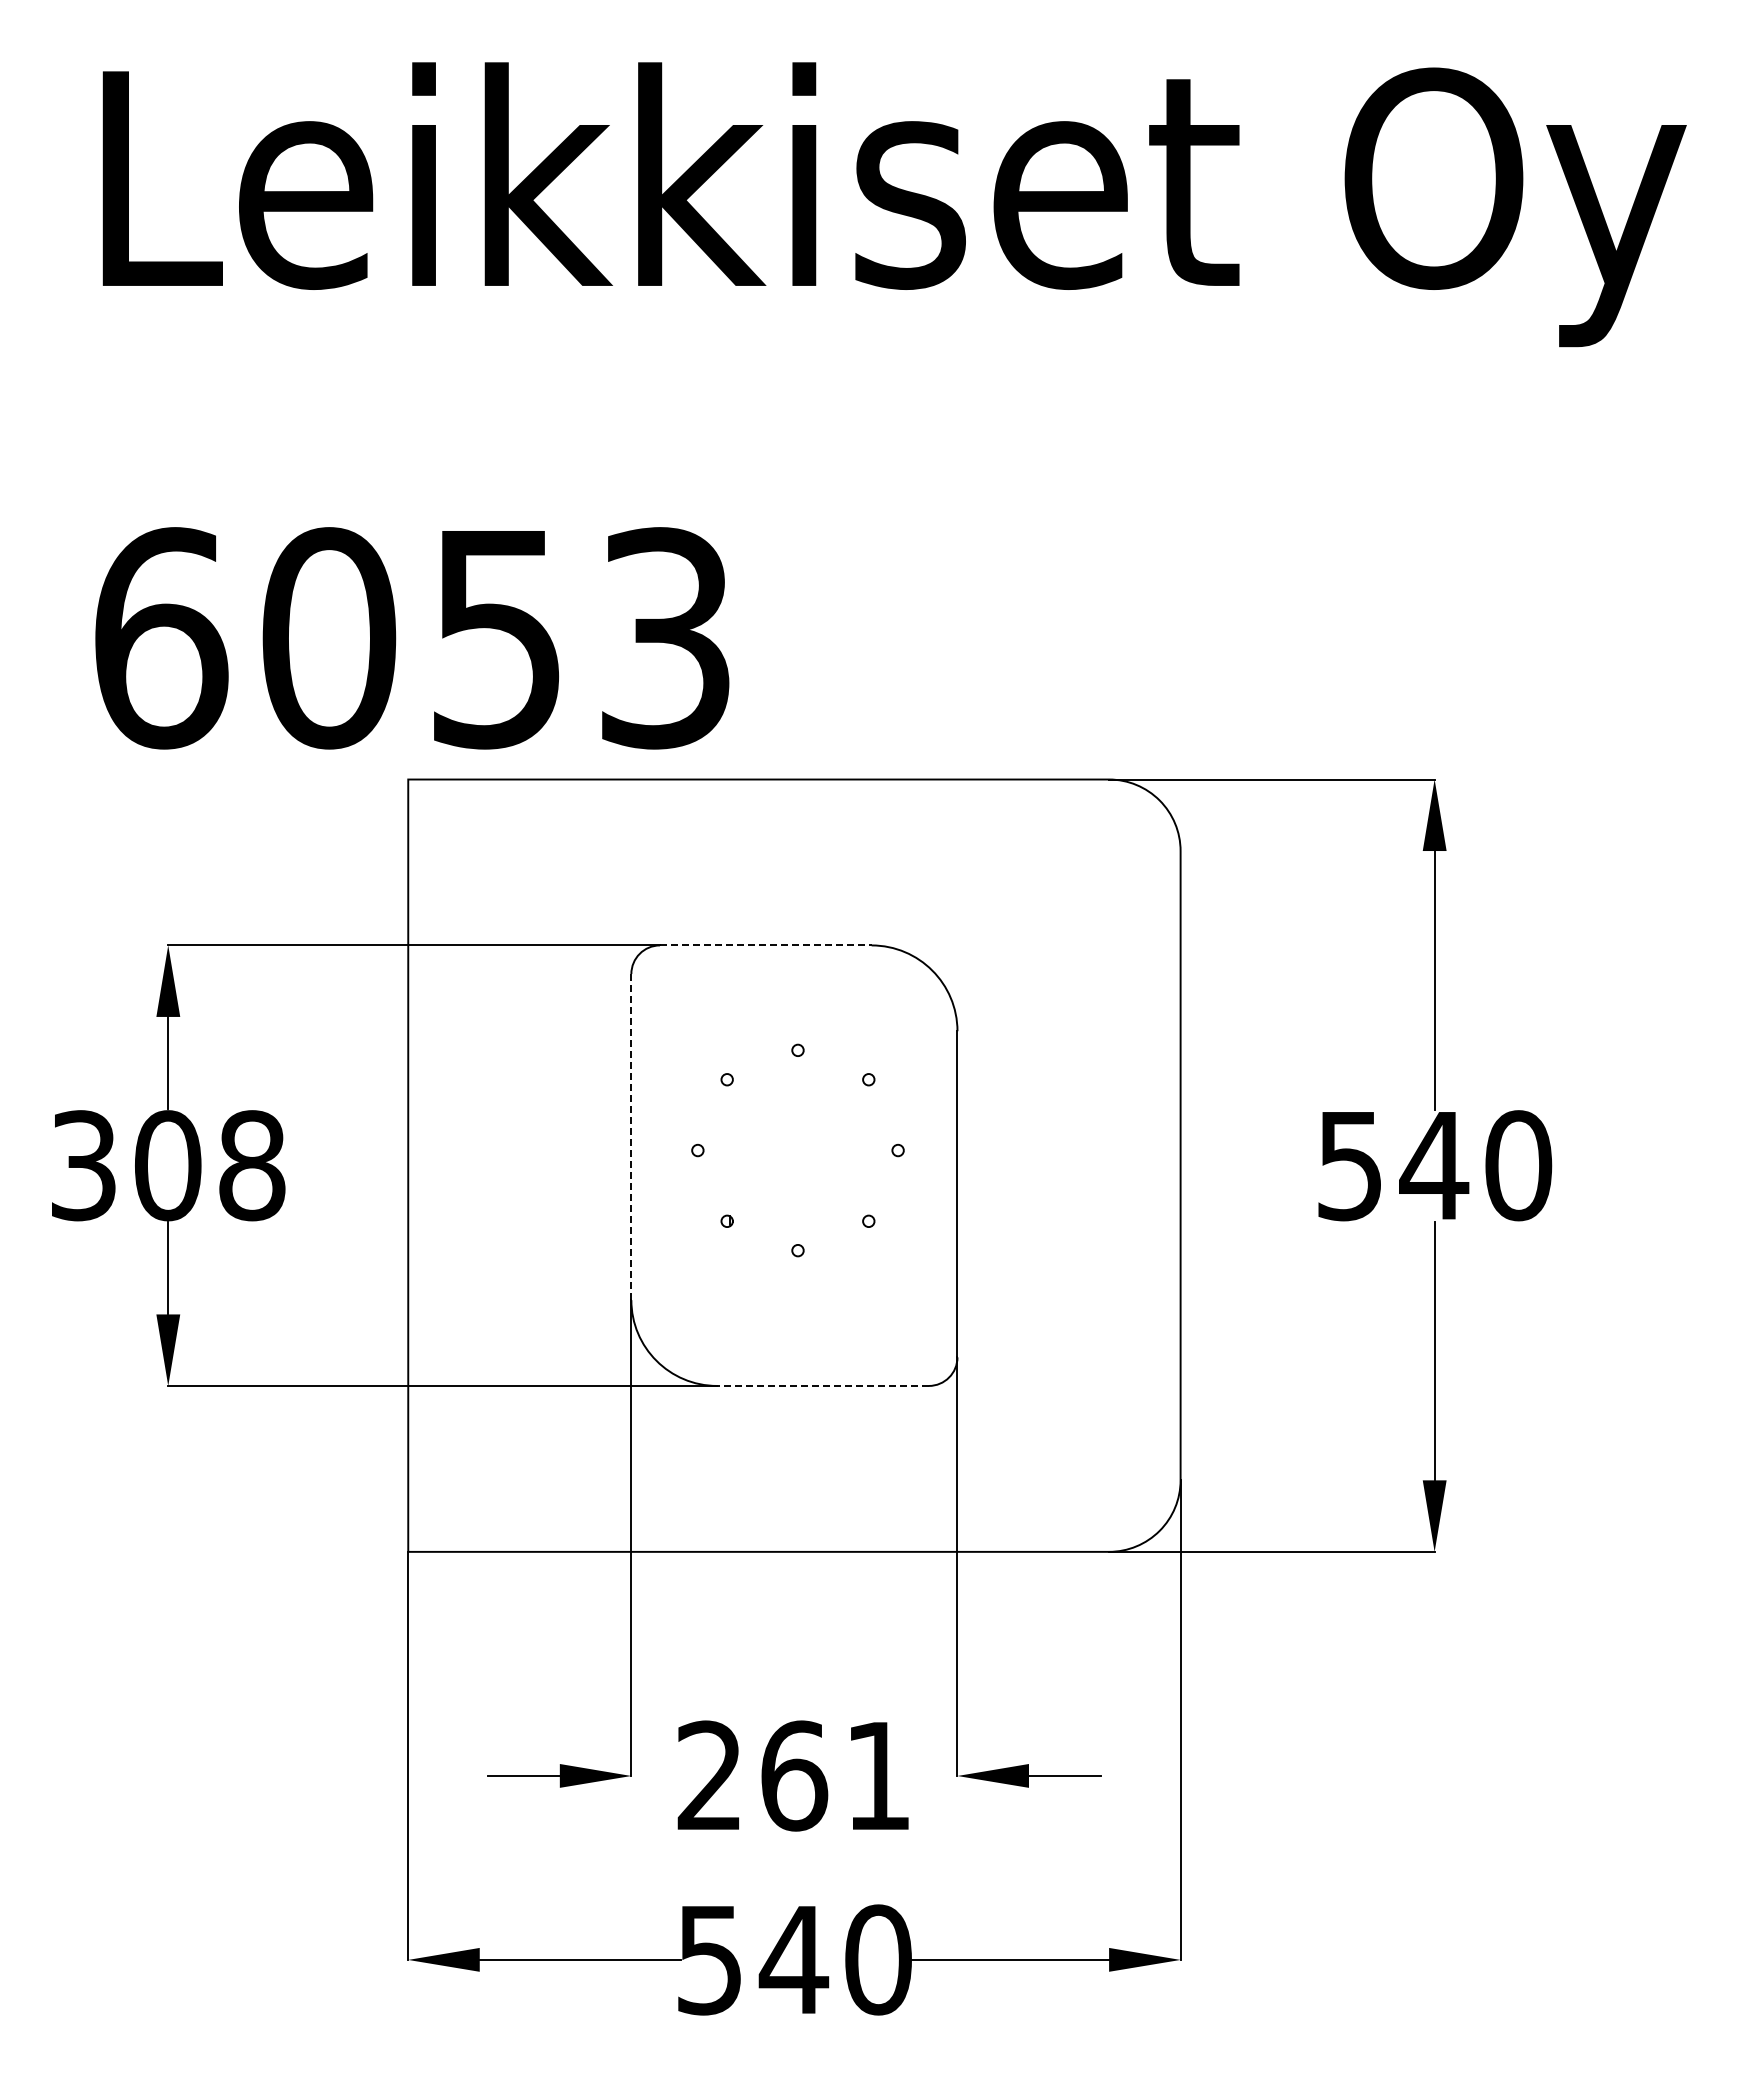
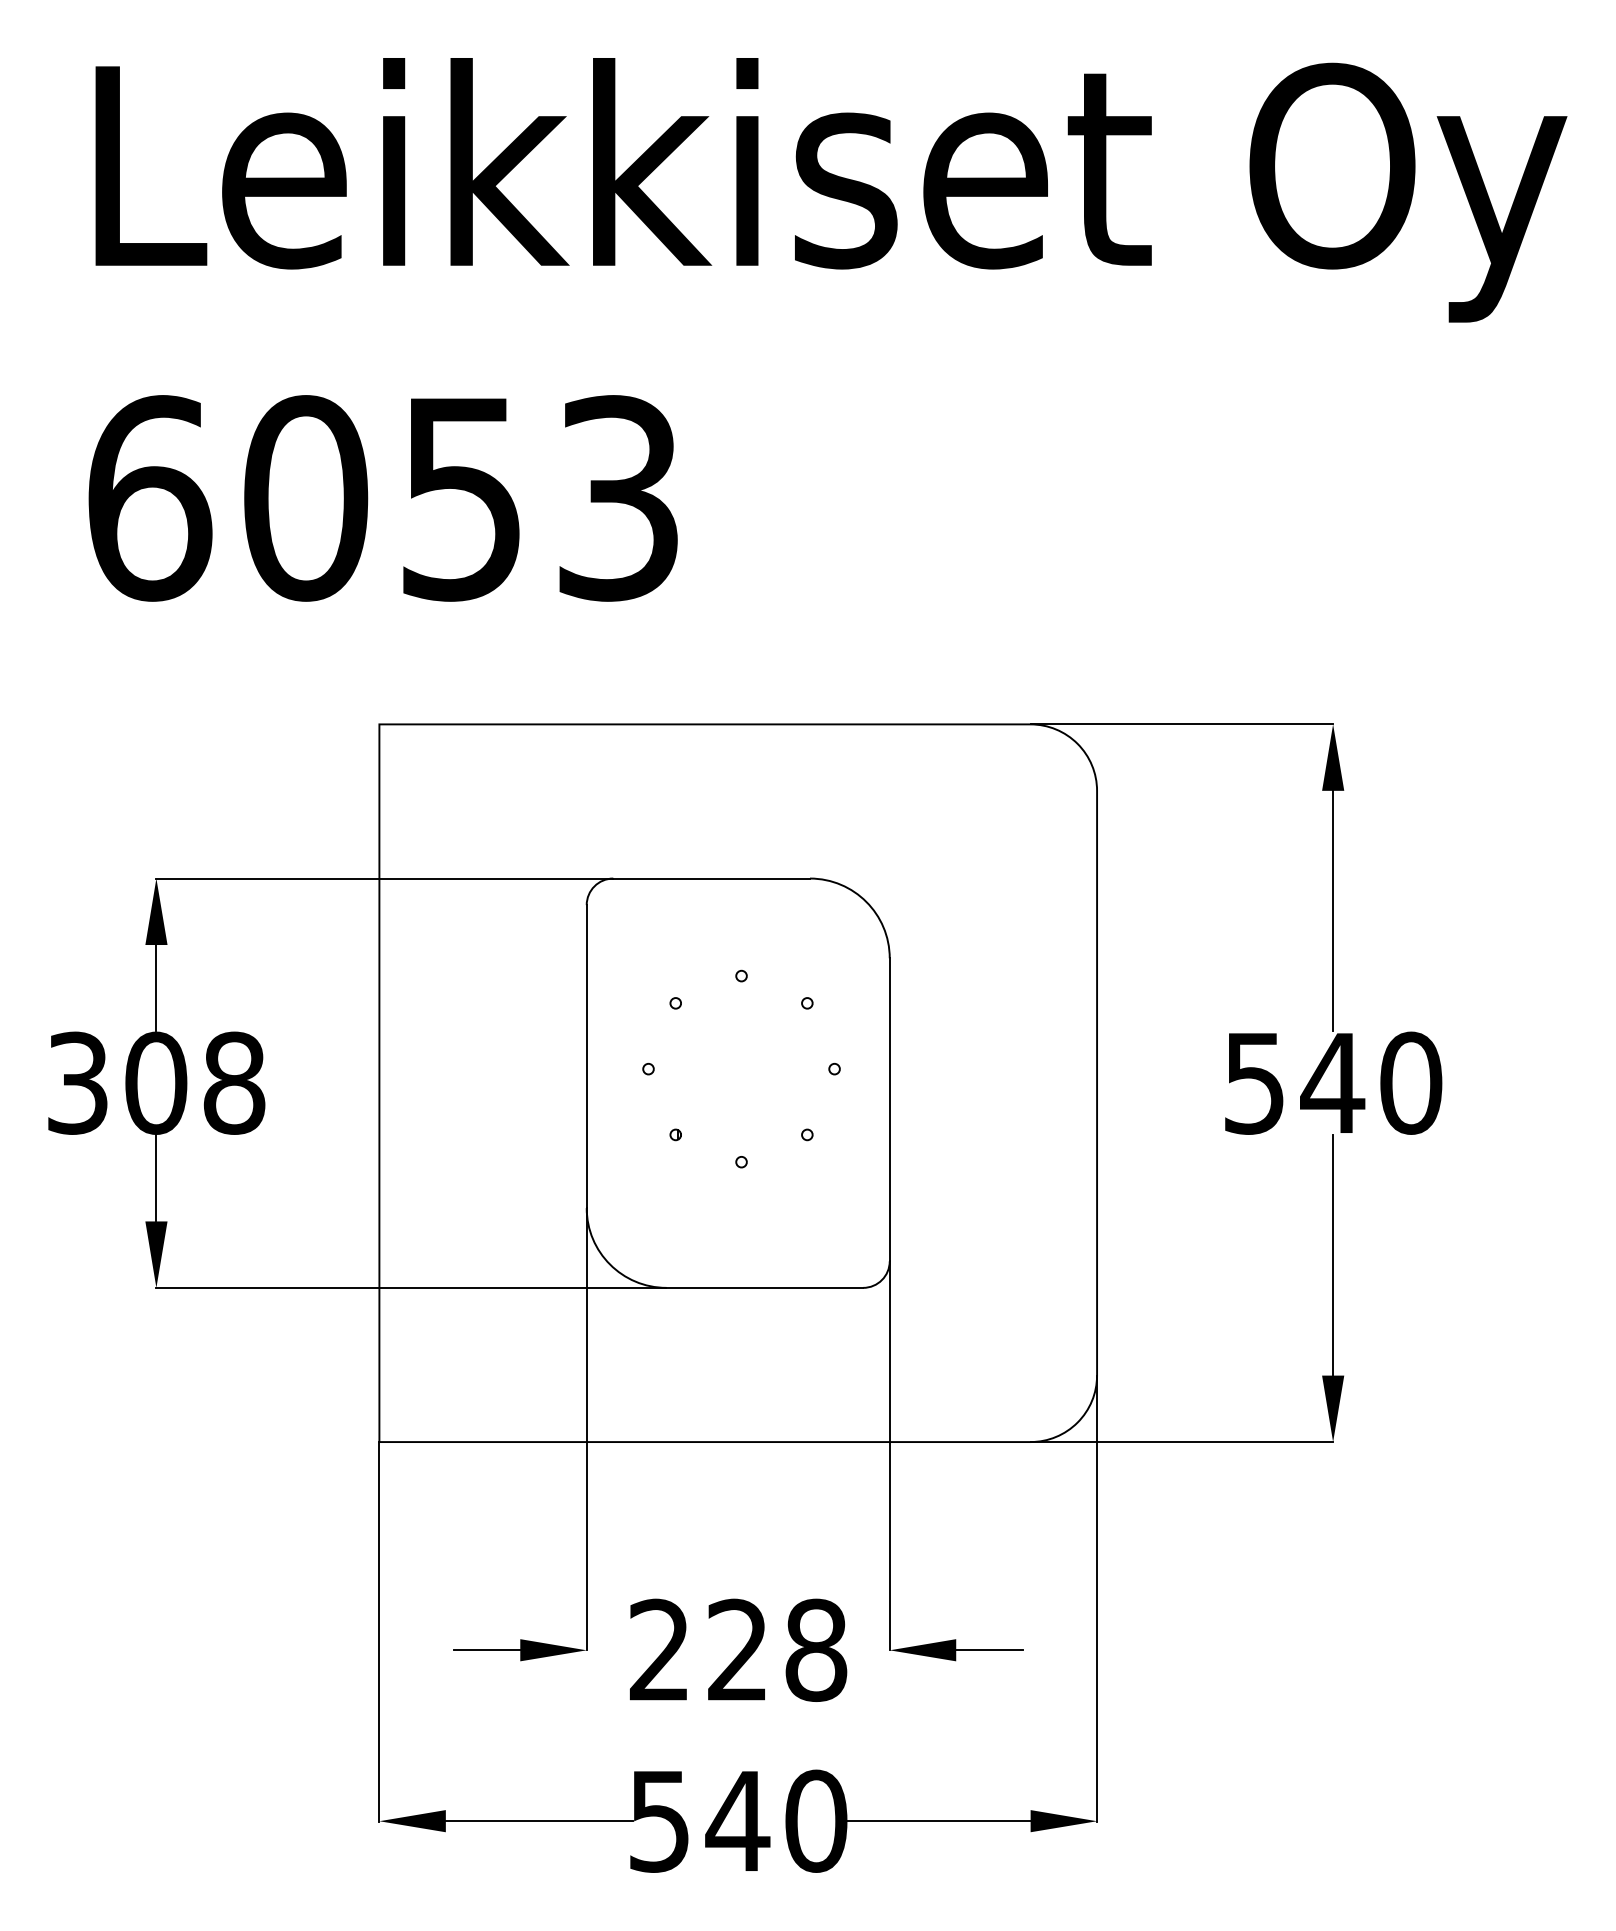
text: (412, 638) -> (383, 498), moved
line: (765, 945) -> (711, 878), dashed -> solid
line: (631, 1136) -> (586, 1056), dashed -> solid
line: (823, 1385) -> (765, 1287), dashed -> solid
text: (836, 1775) -> (777, 1649), 261 -> 228

